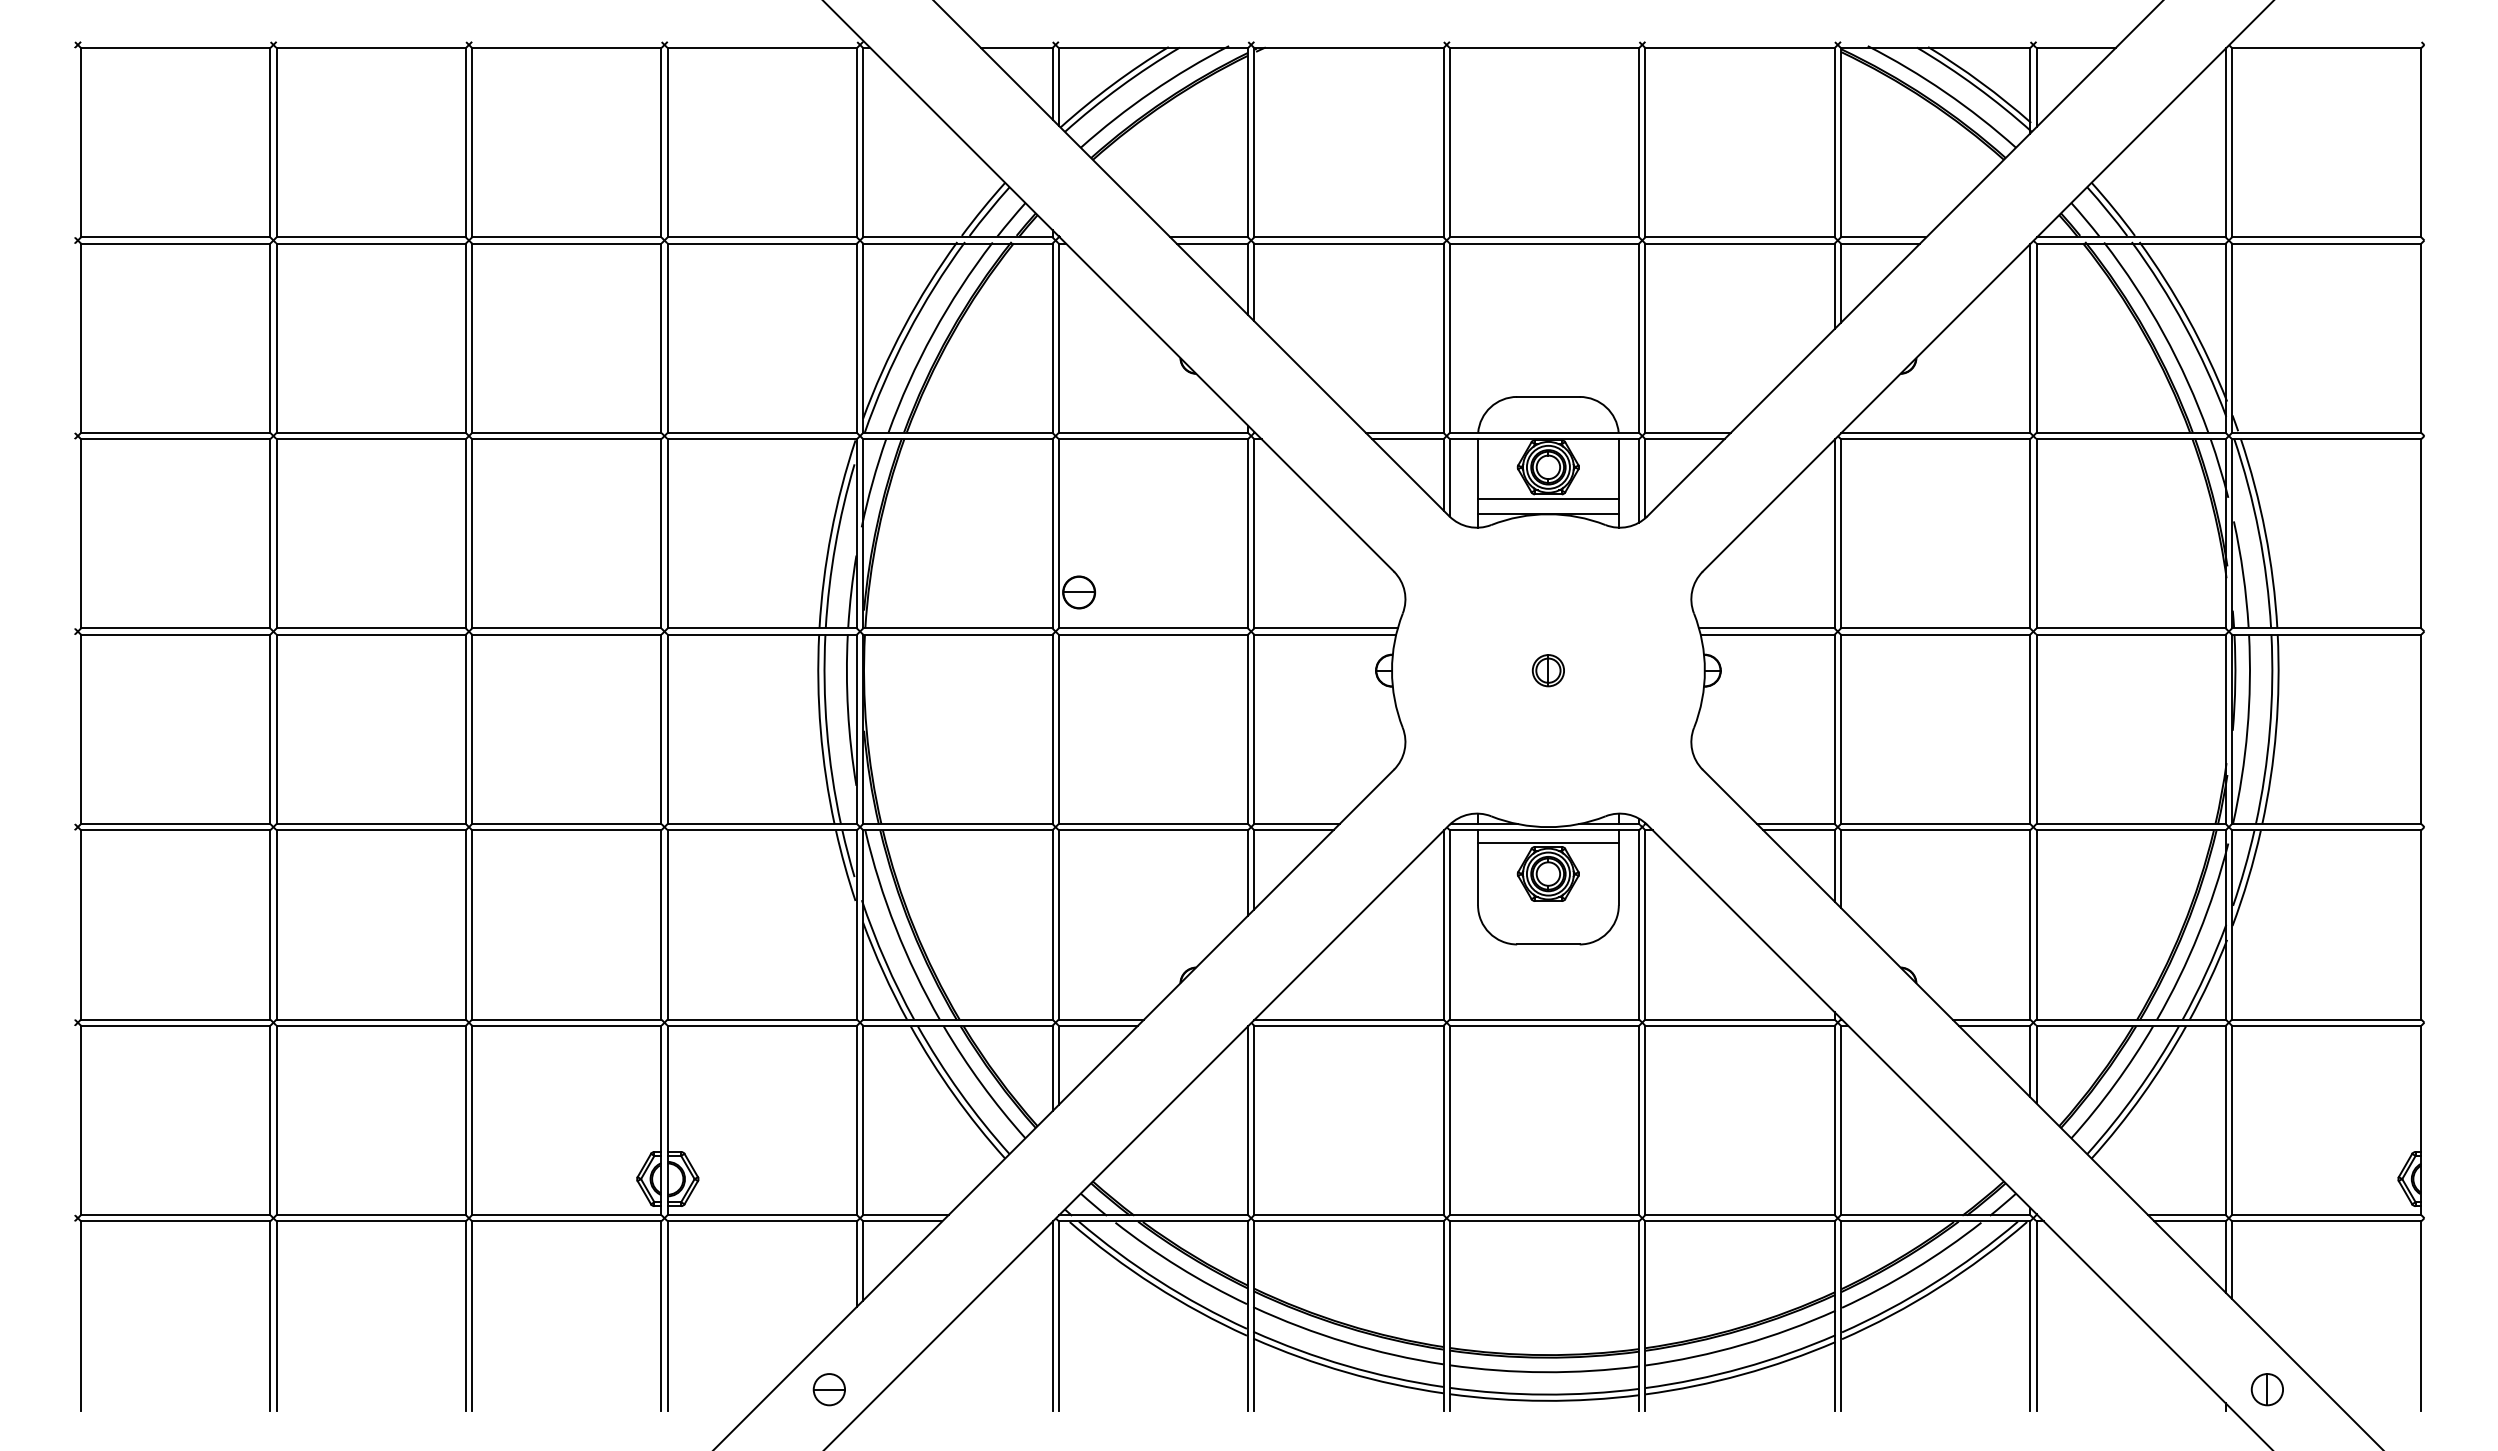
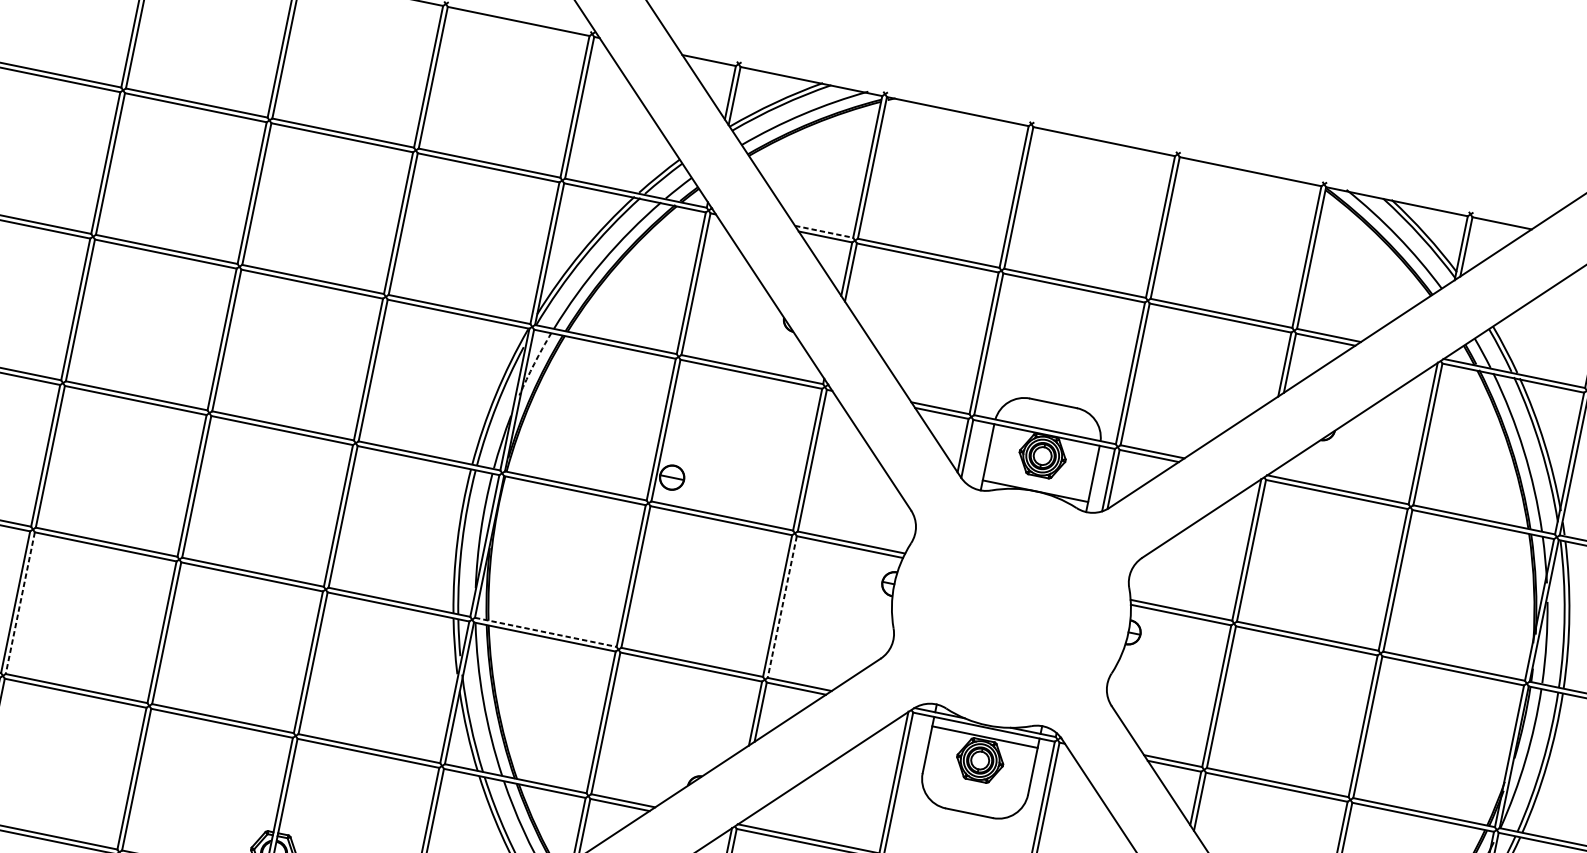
line: (1209, 237) -> (824, 231), solid -> dashed
arc: (872, 482) -> (534, 363), solid -> dashed
line: (1548, 498) -> (1037, 479), removed
part: (1547, 670) -> (1010, 608), removed
line: (1254, 729) -> (782, 607), solid -> dashed
line: (957, 824) -> (545, 632), solid -> dashed
line: (276, 924) -> (20, 602), solid -> dashed

